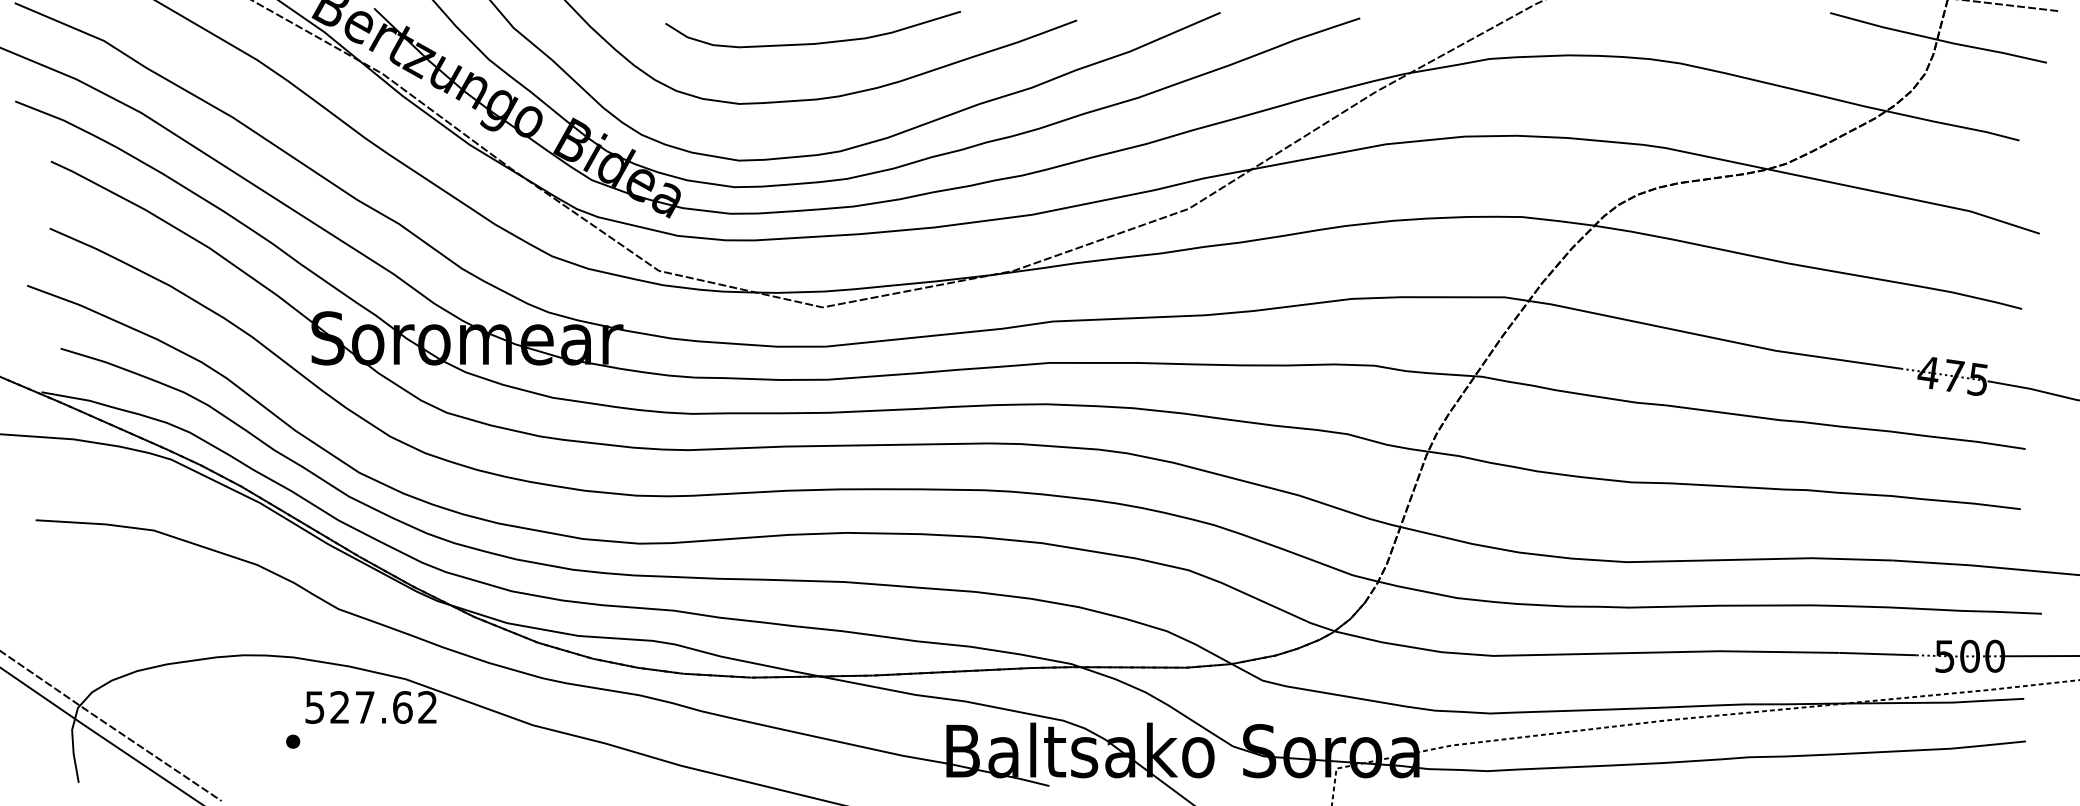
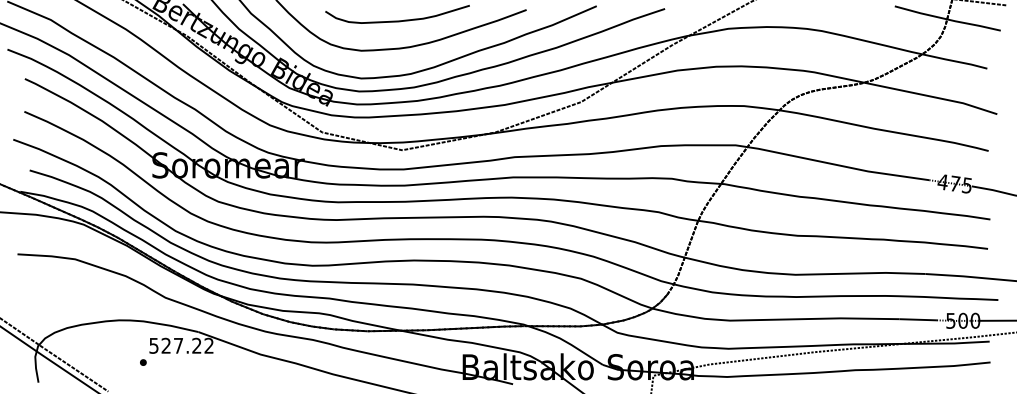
text: (401, 706) -> (196, 345), 527.62 -> 527.22

